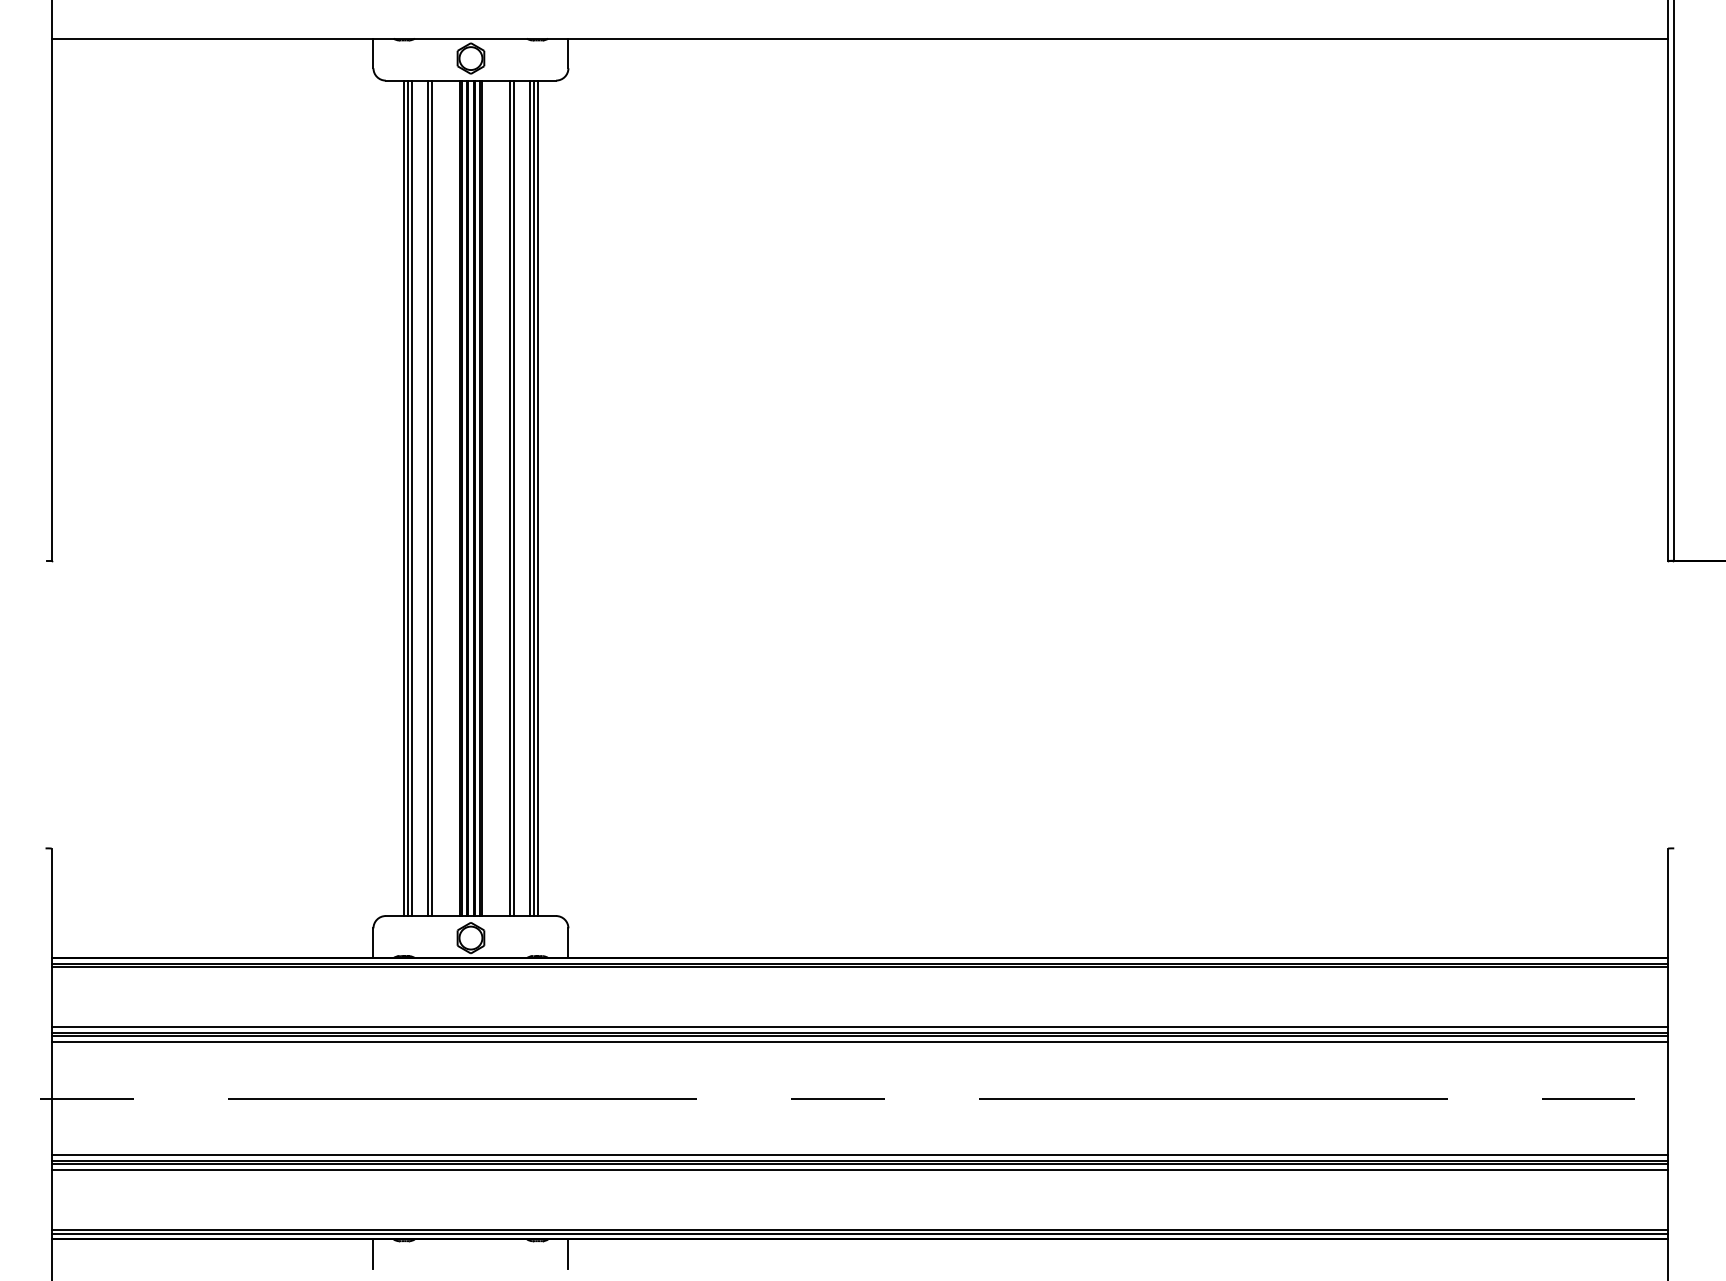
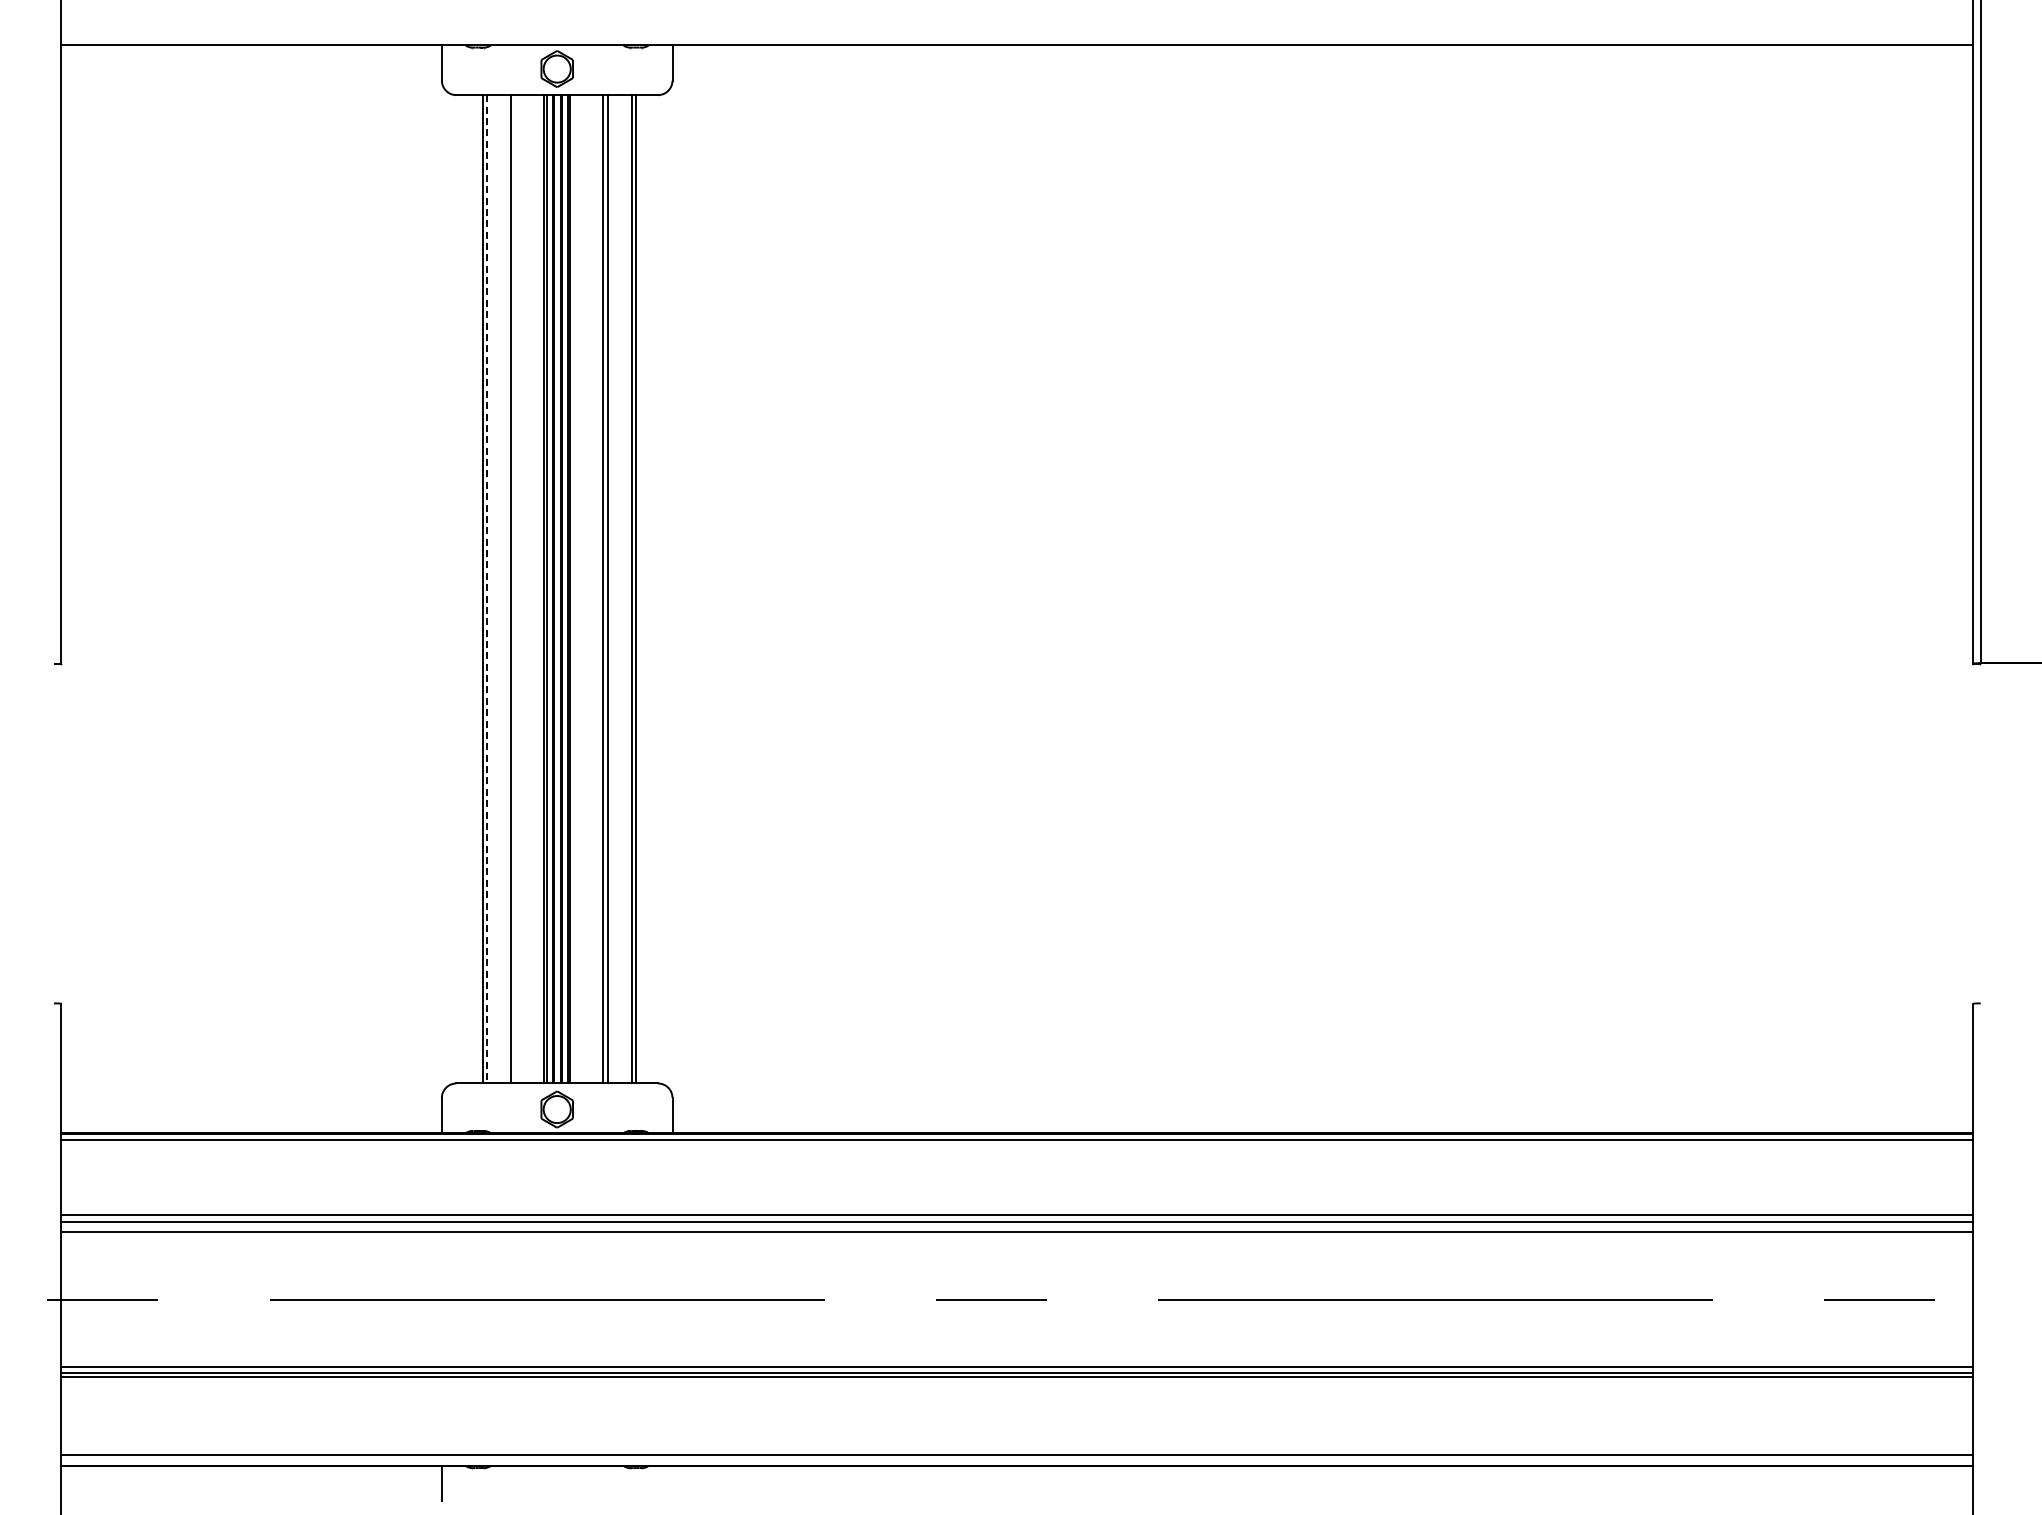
line: (404, 498) -> (478, 589), removed
line: (412, 498) -> (487, 589), solid -> dashed
line: (428, 498) -> (506, 589), removed
line: (530, 498) -> (627, 589), removed
line: (860, 967) -> (1017, 1144), removed
line: (860, 1036) -> (1017, 1225), removed
line: (860, 1169) -> (1017, 1383), removed
line: (860, 1233) -> (1017, 1459), removed
line: (568, 1254) -> (672, 1483), removed

